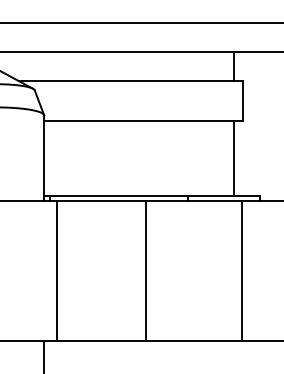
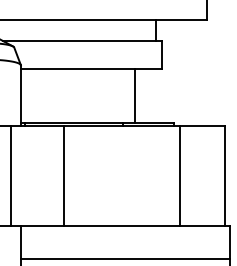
line: (233, 157) -> (134, 95), moved
line: (57, 270) -> (11, 175), moved
line: (146, 270) -> (64, 175), moved
line: (241, 270) -> (179, 175), moved

